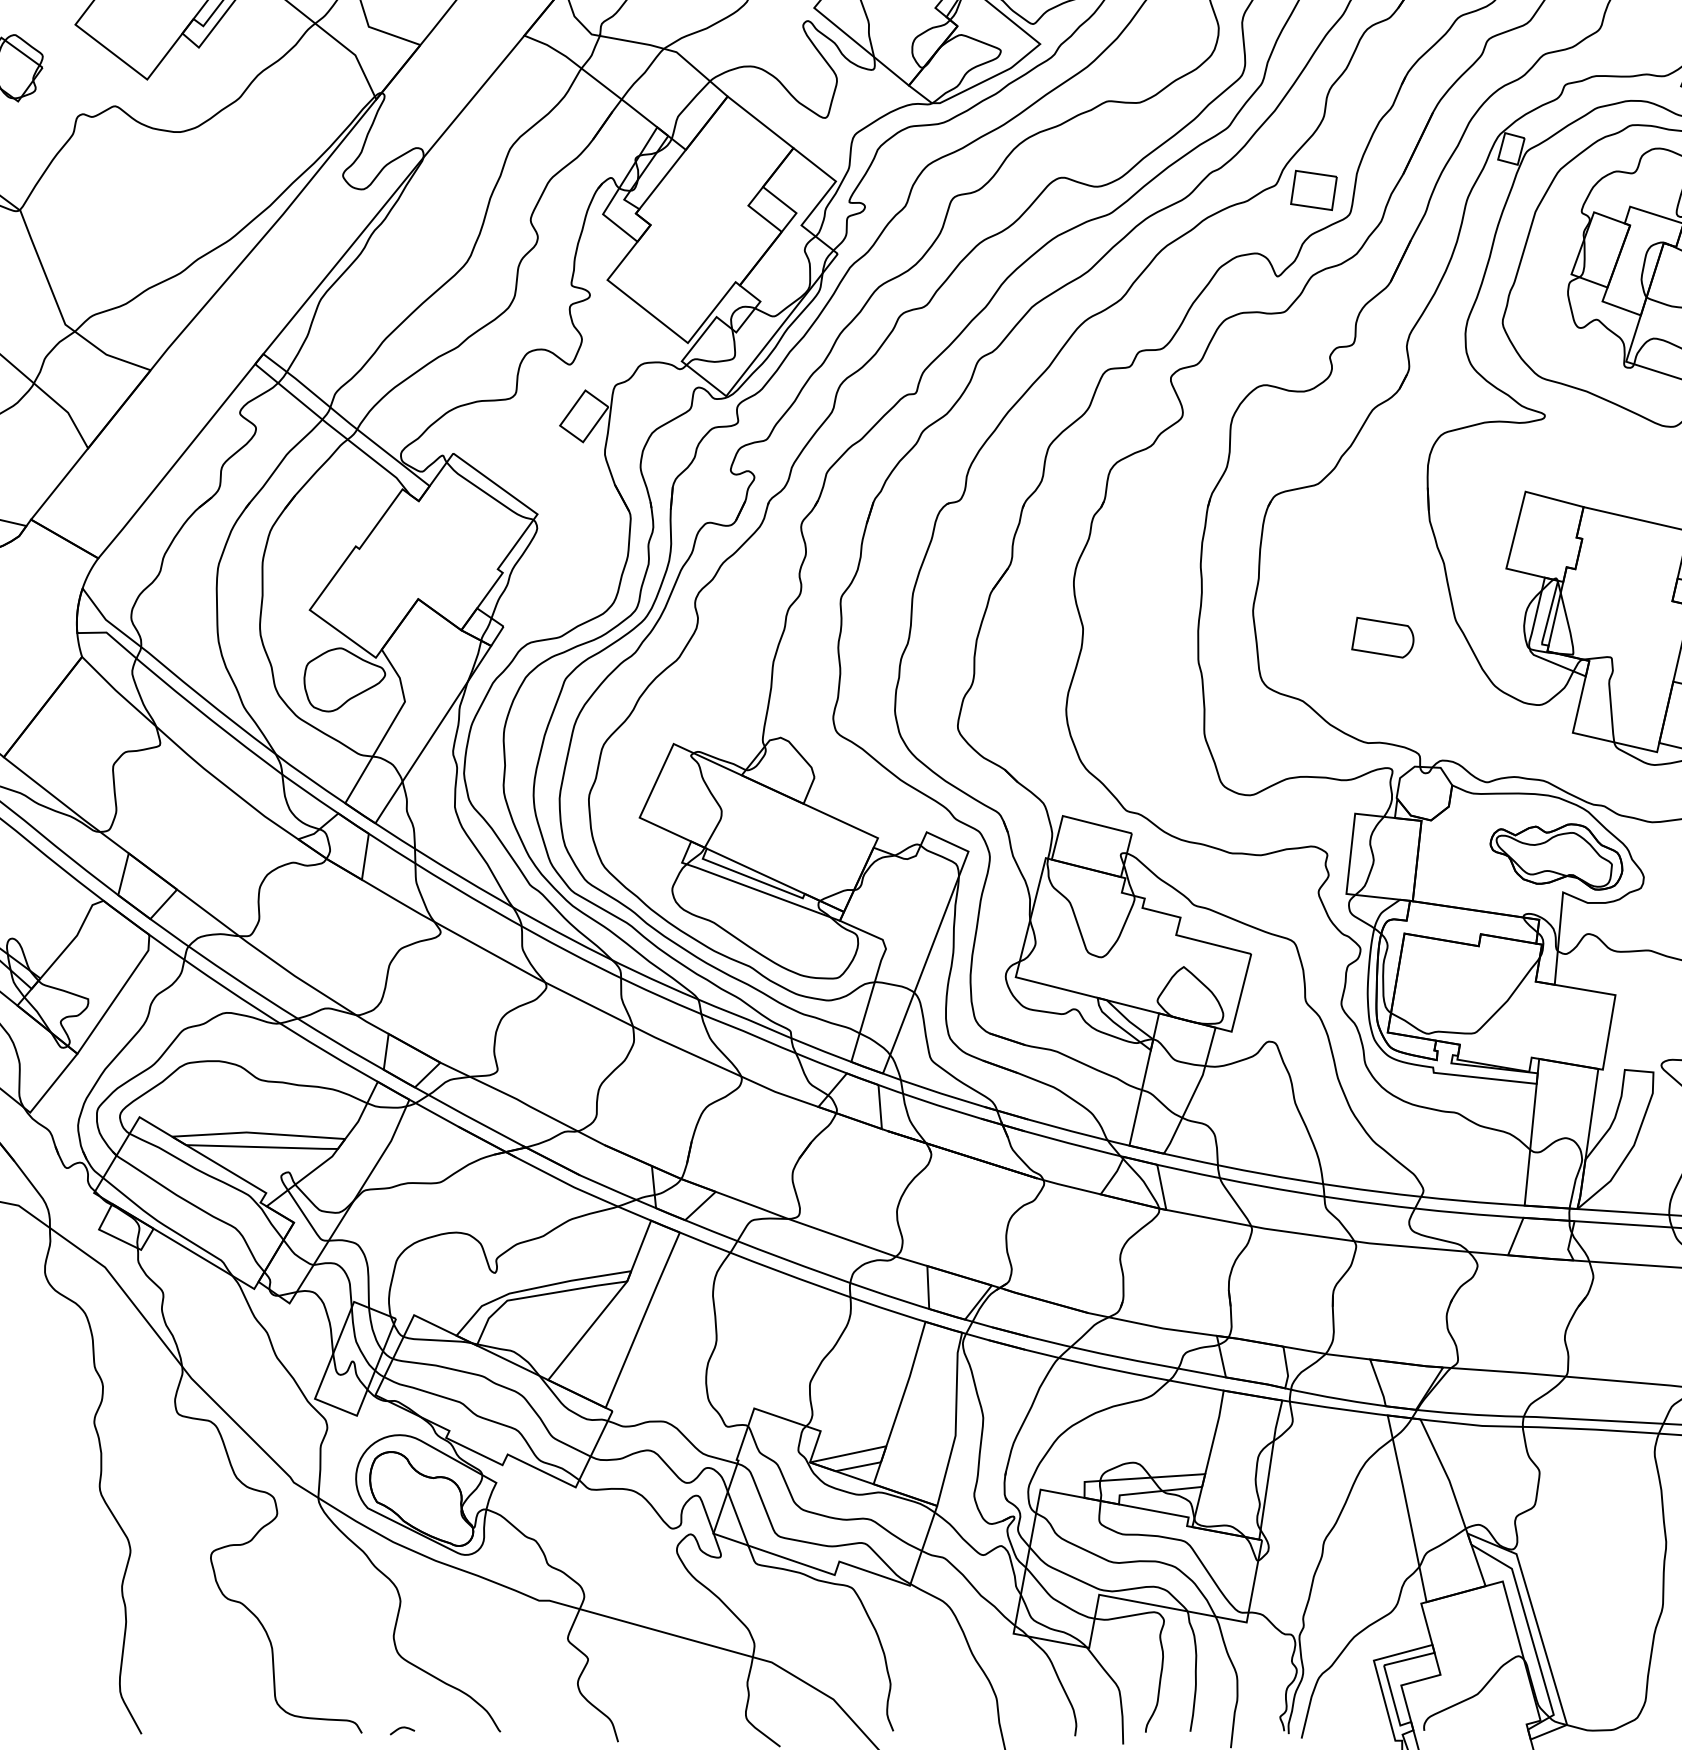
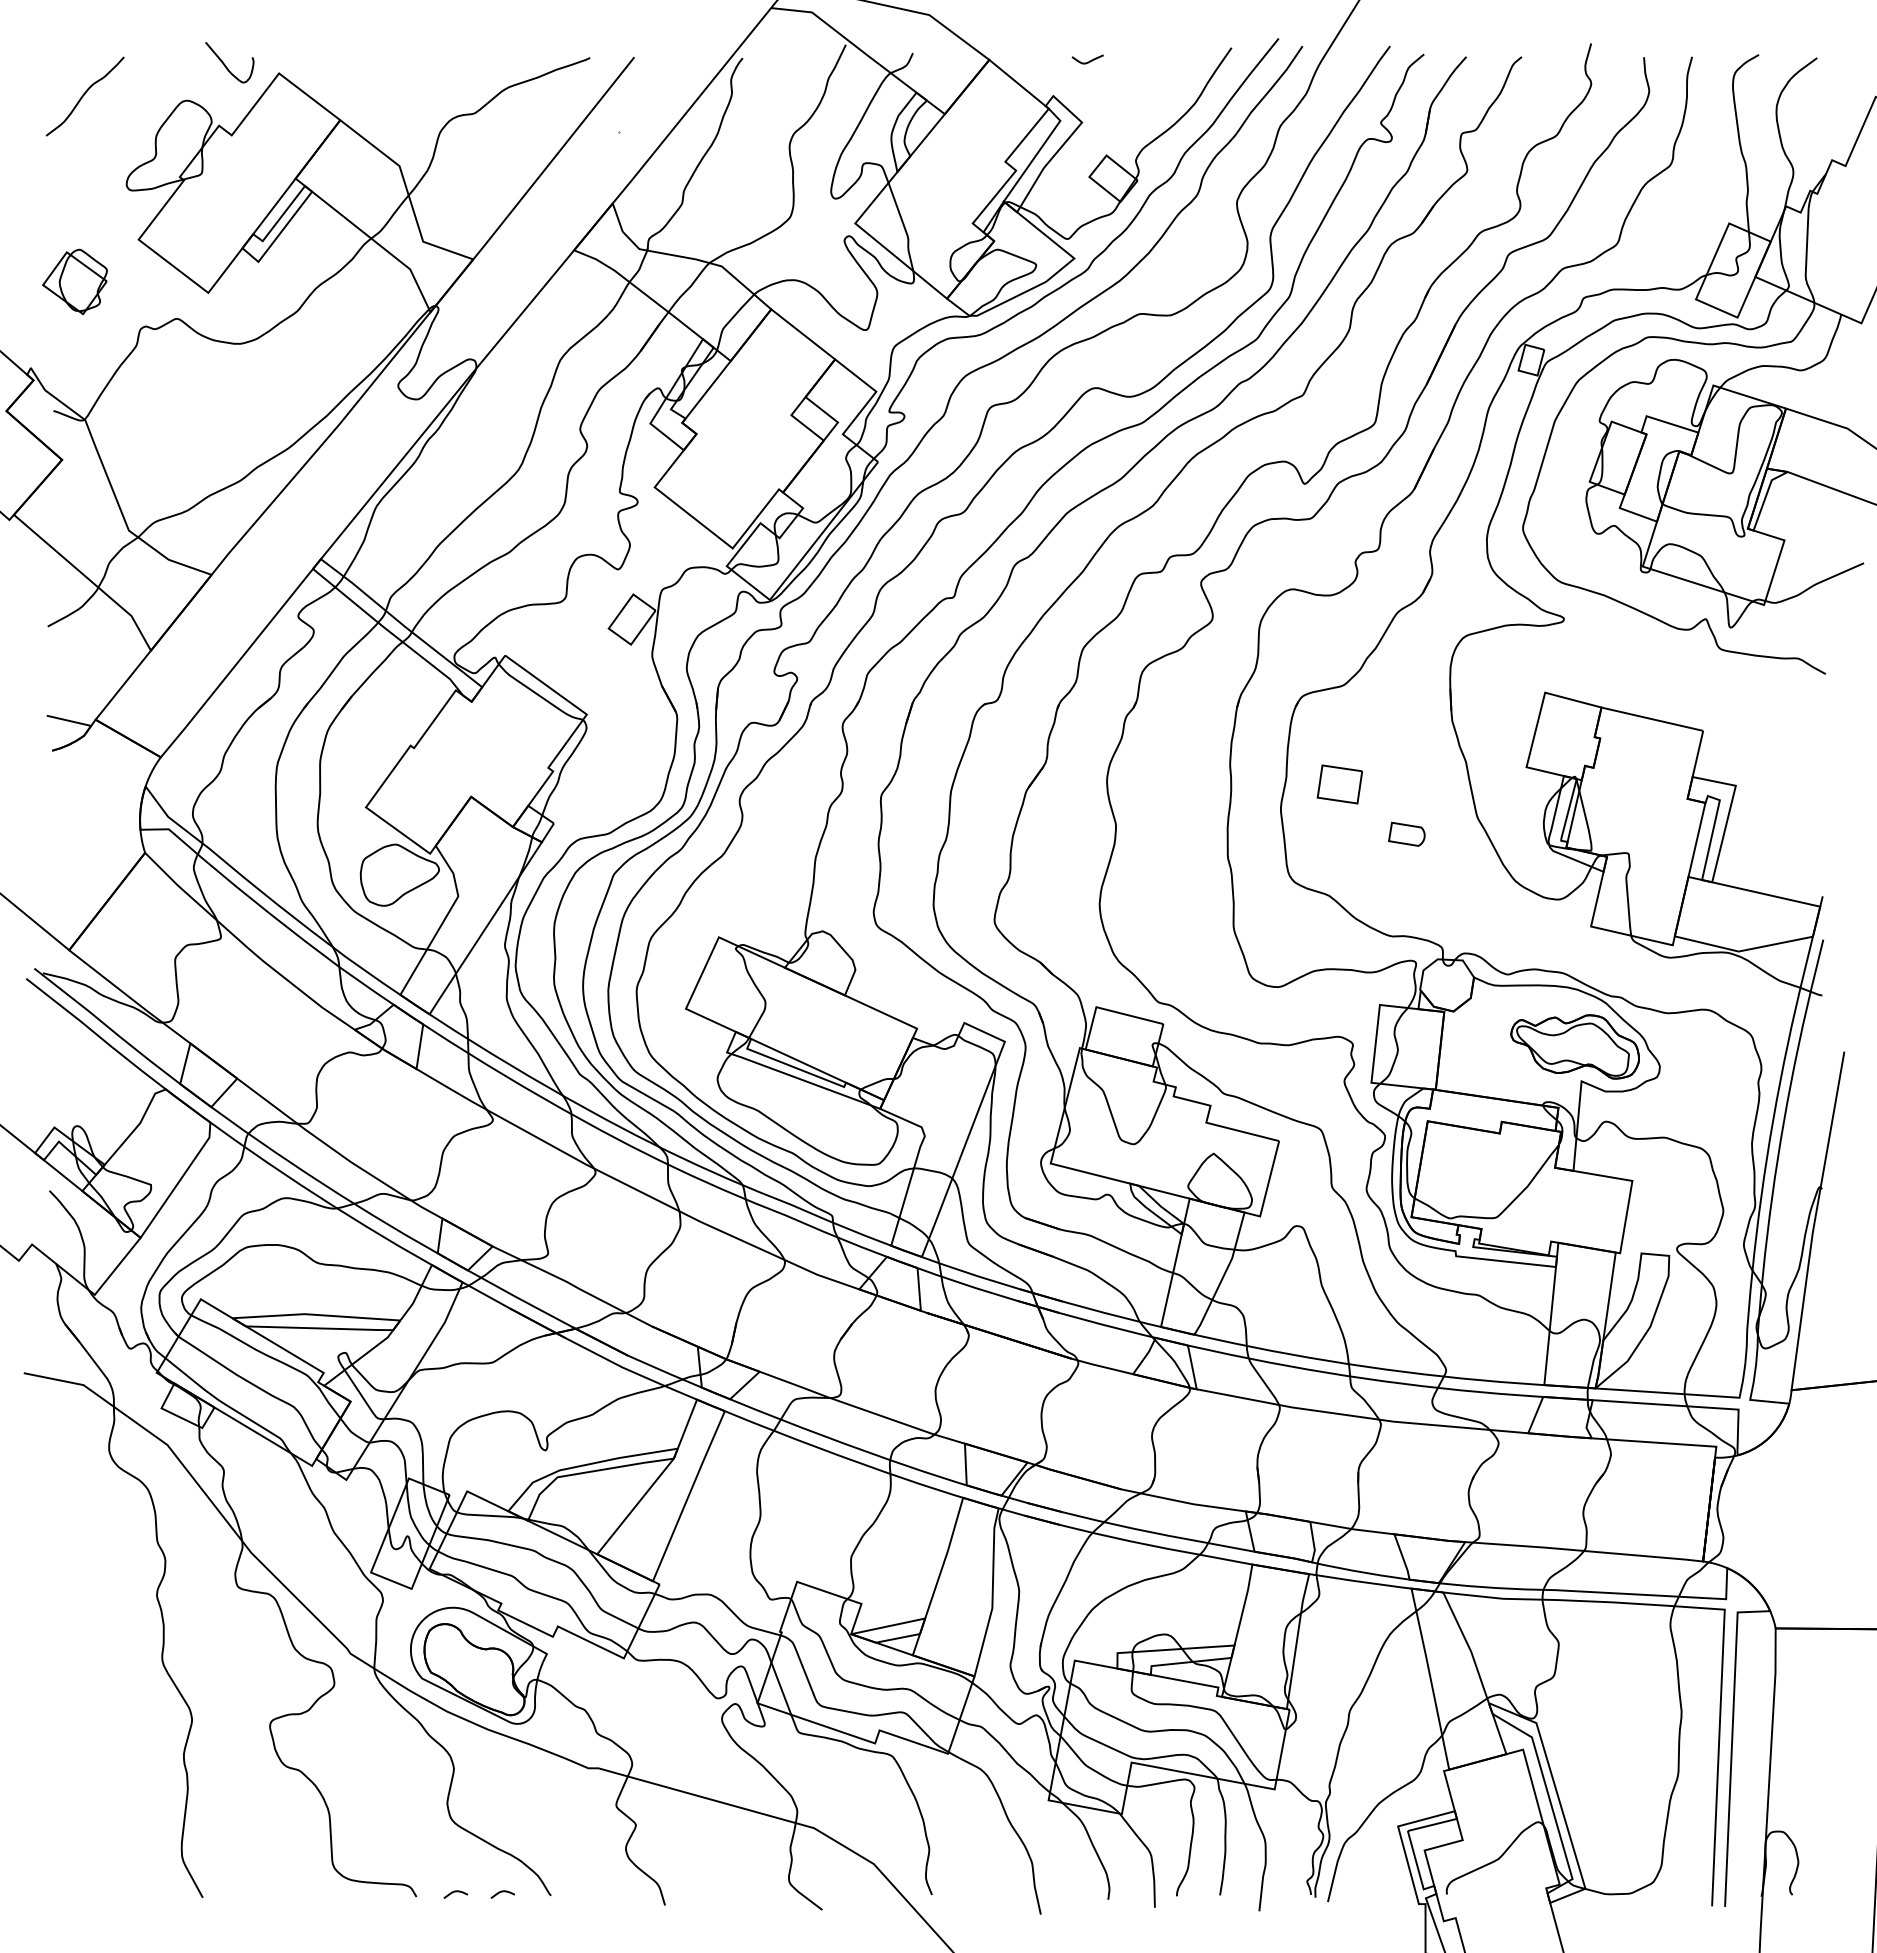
part: (1313, 190) -> (1339, 784), moved
part: (1382, 637) -> (1406, 834), size x0.6
curve: (450, 1728) -> (502, 1892), added

